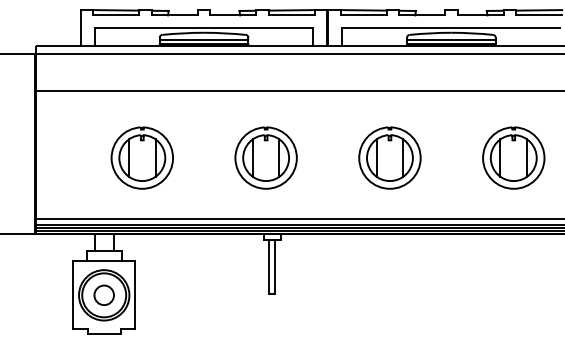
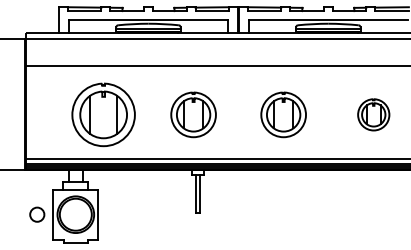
part: (141, 157) -> (102, 114), size x1.4
part: (513, 157) -> (373, 114), size x0.7
circle: (103, 294) -> (36, 214), moved

